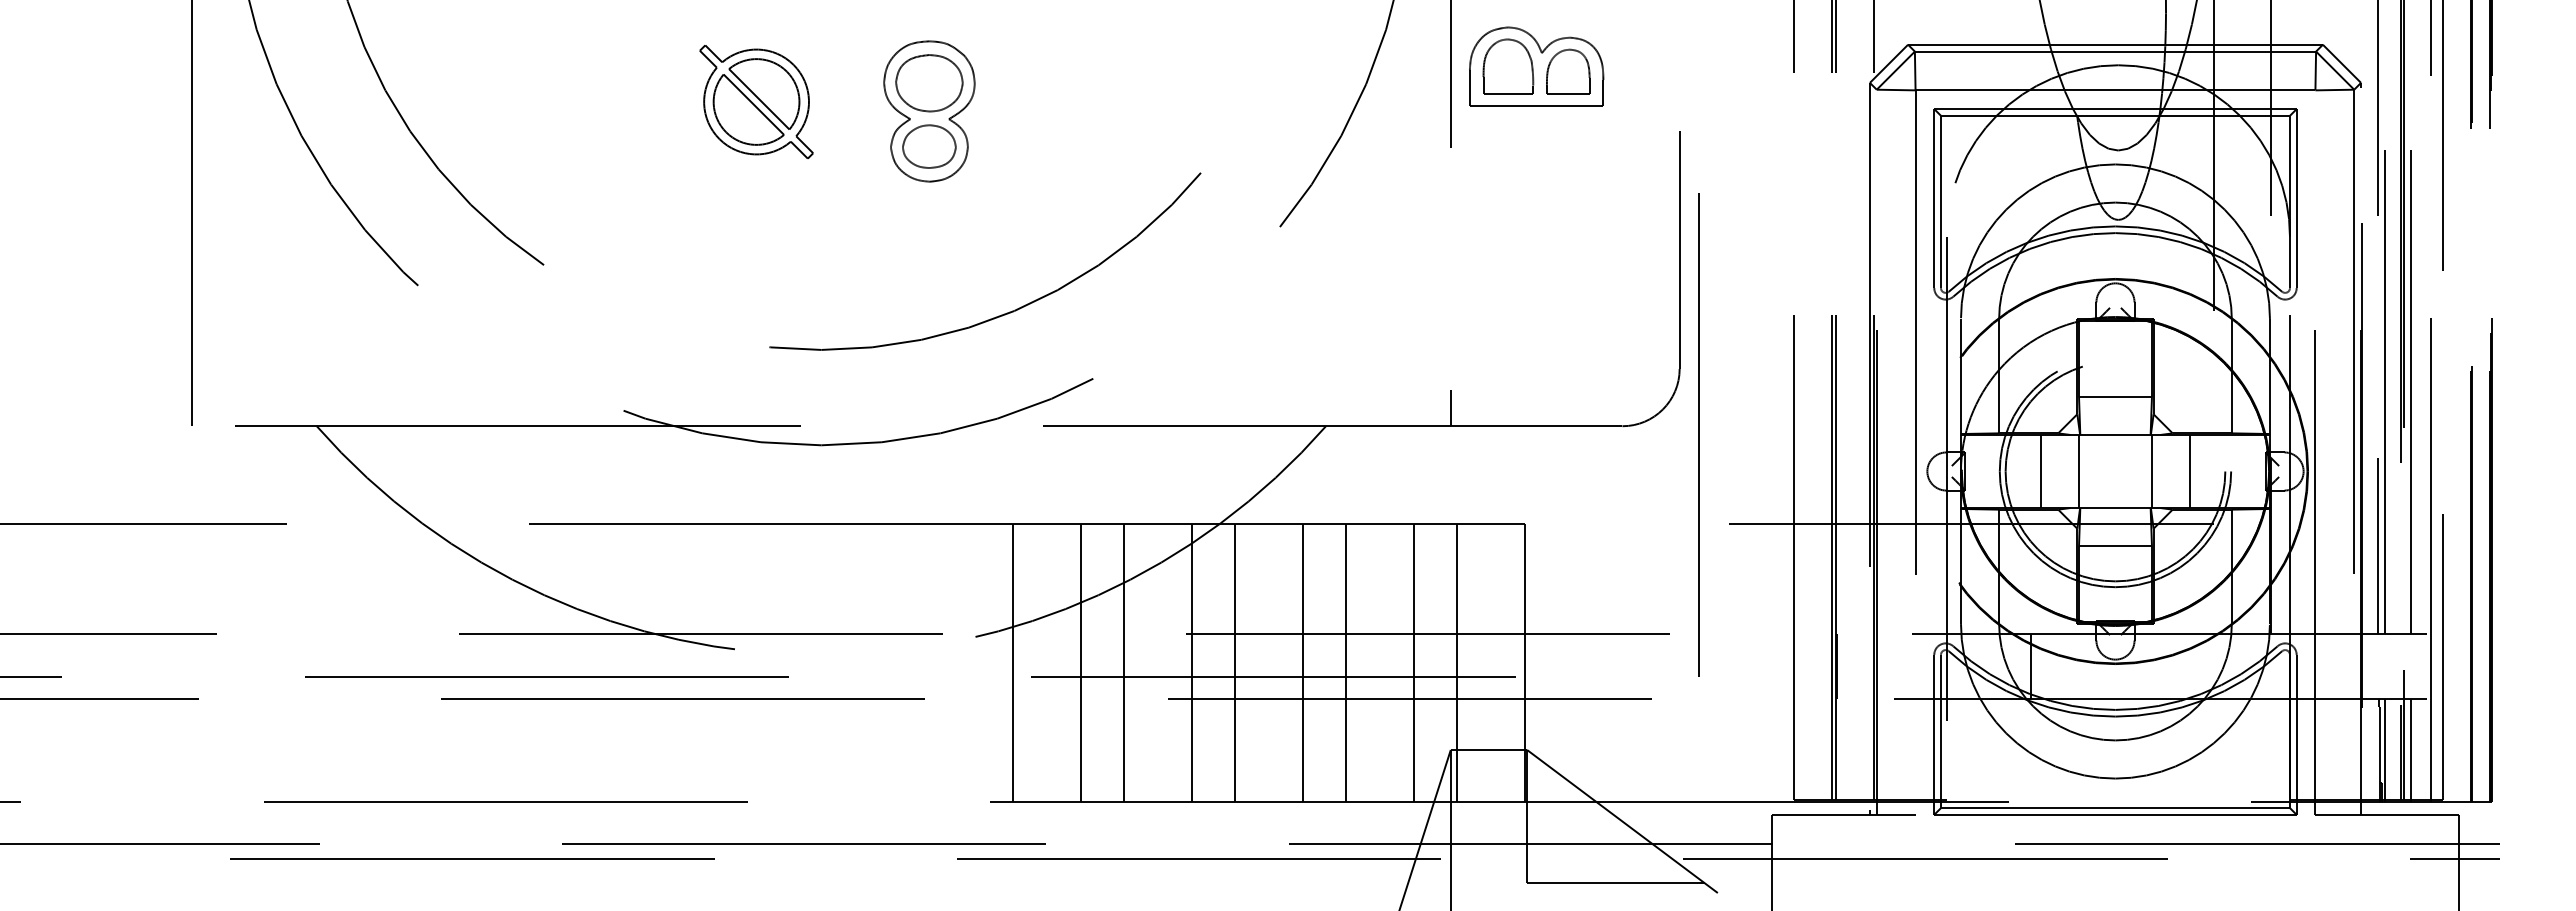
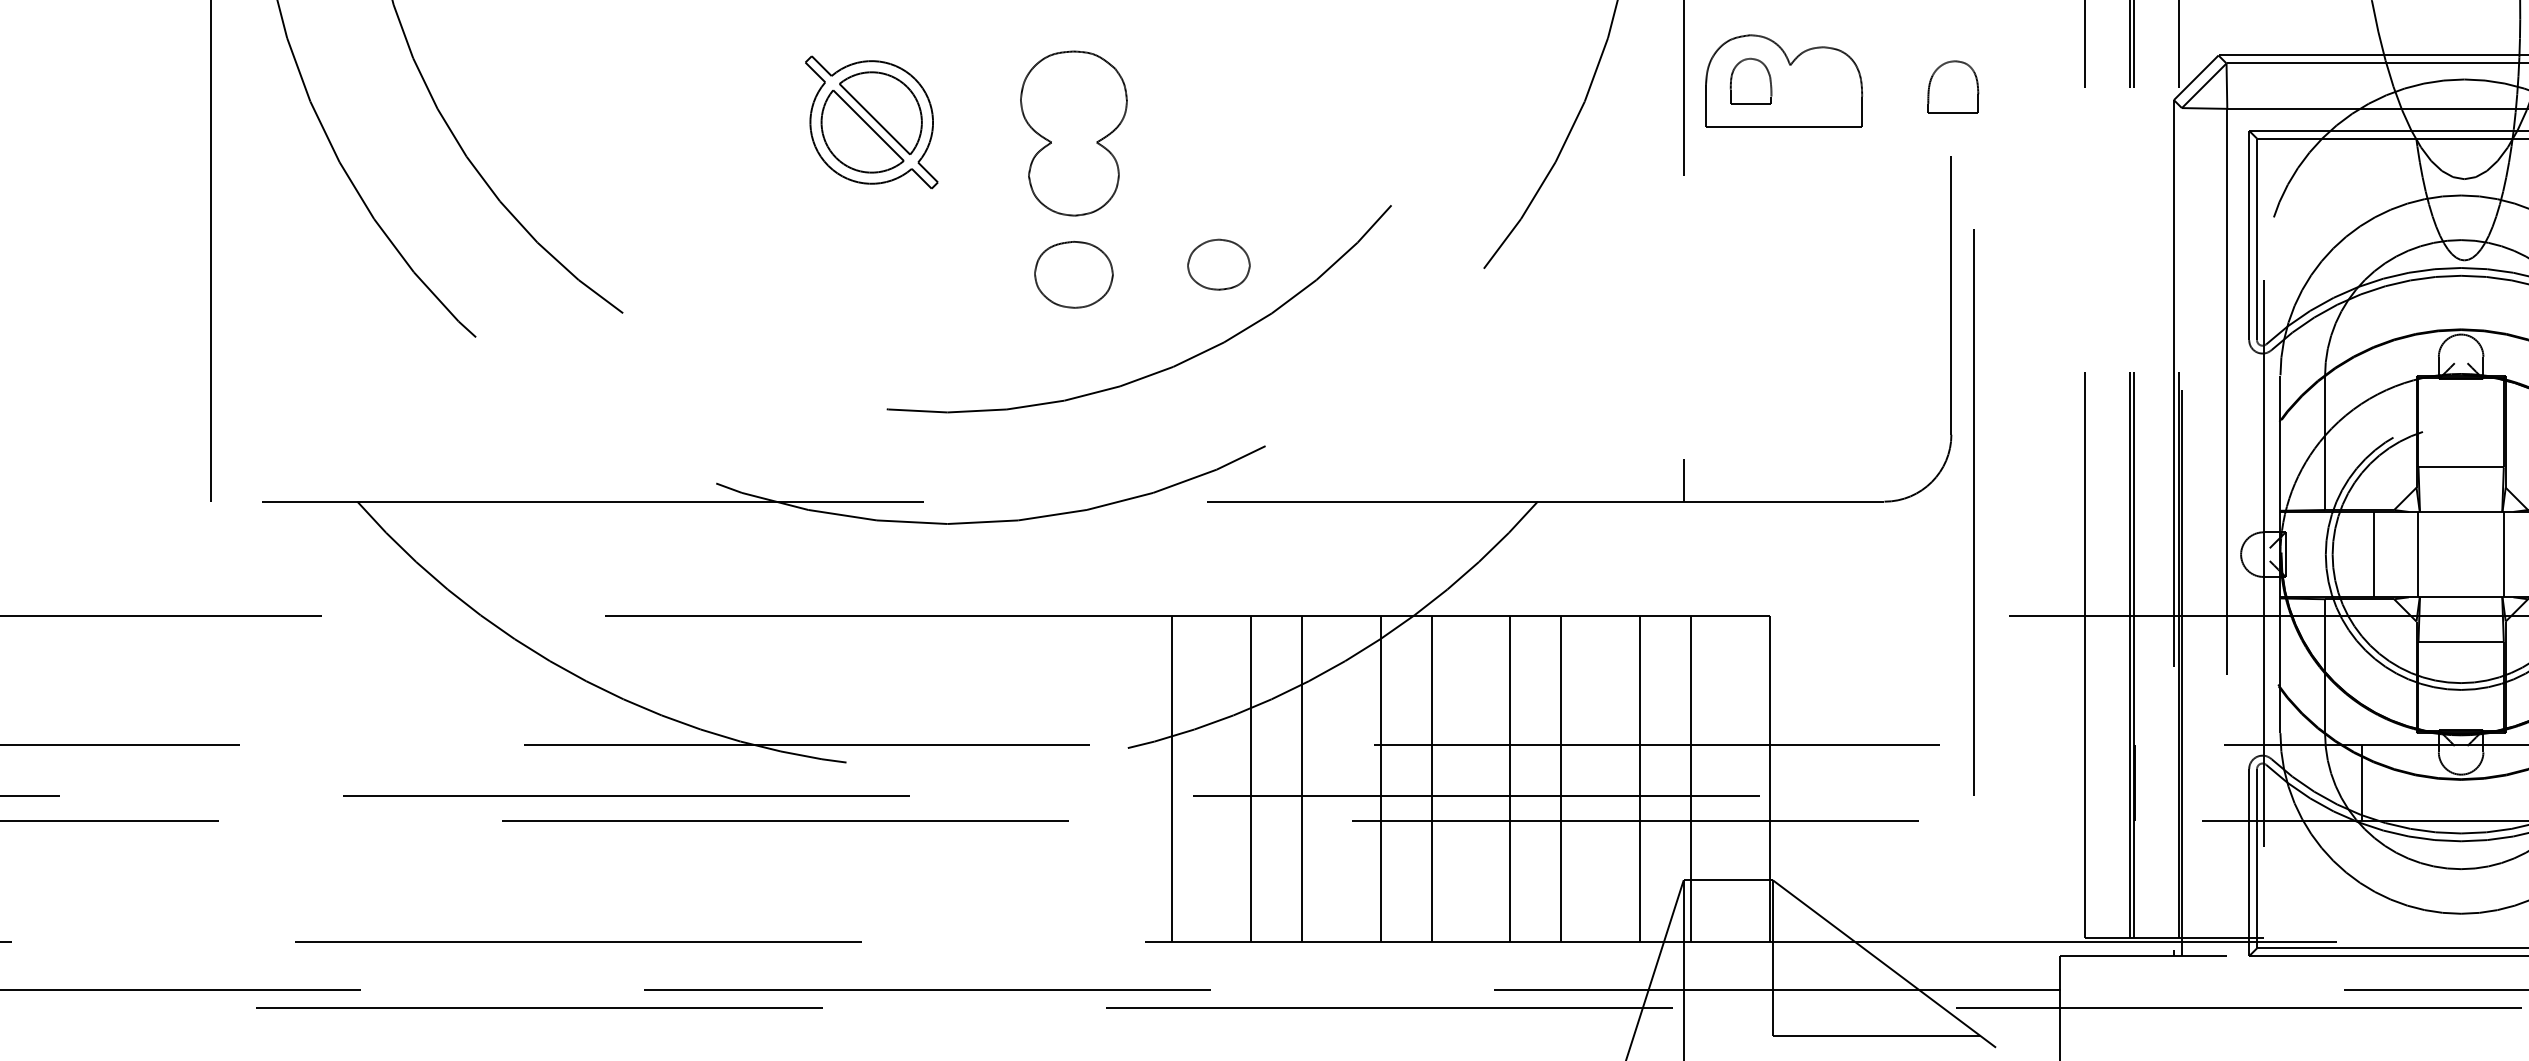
part: (1508, 66) -> (1751, 80), size x0.7
part: (1568, 71) -> (1953, 86), moved
part: (929, 83) -> (1074, 275), moved
part: (929, 146) -> (1219, 264), moved

